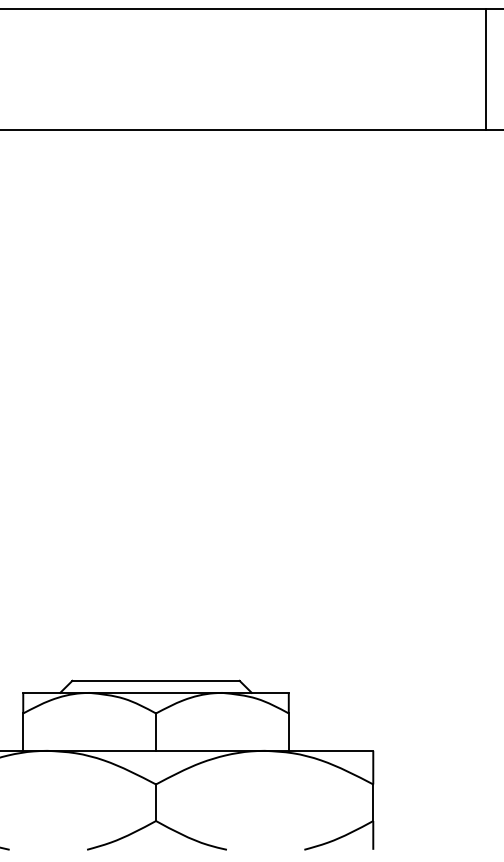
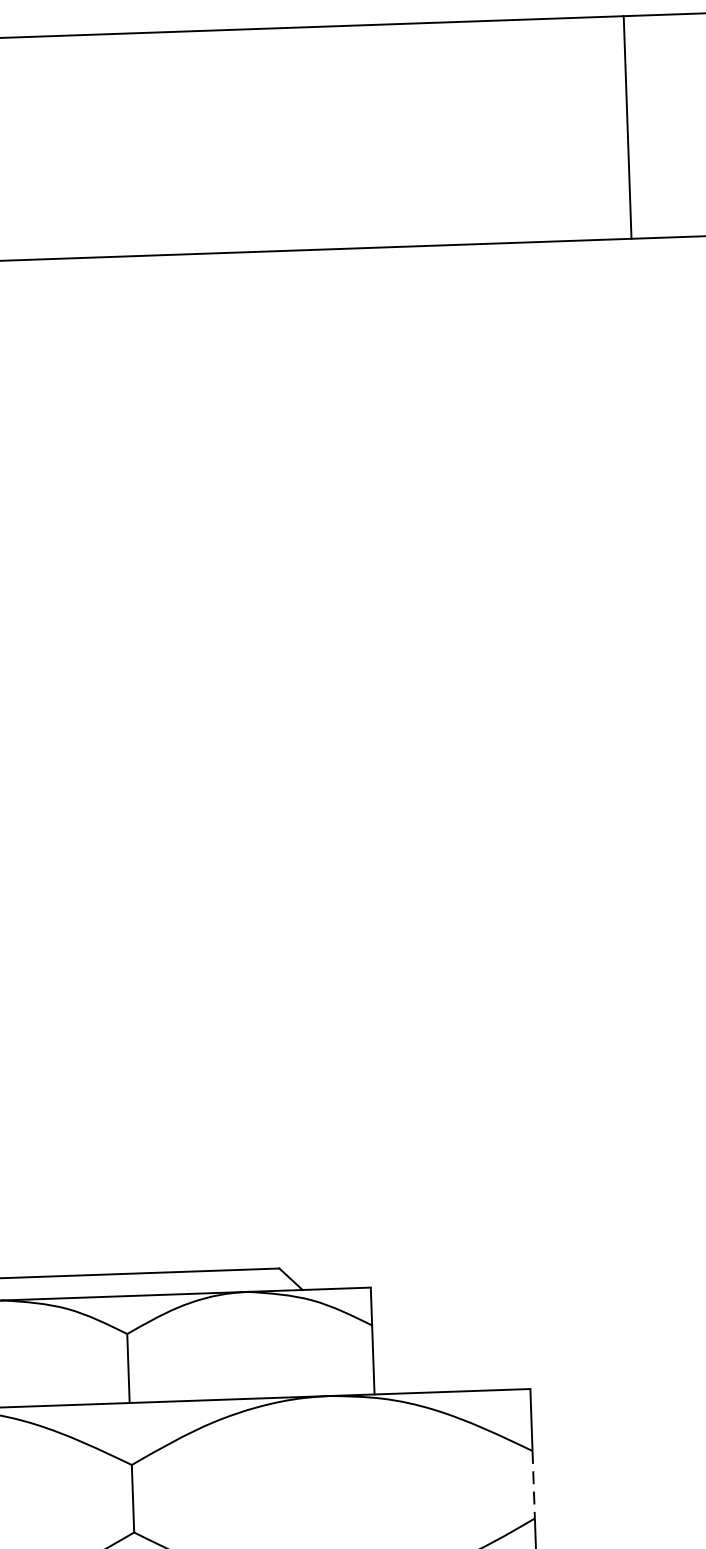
line: (485, 69) -> (627, 127), moved
line: (373, 803) -> (534, 1486), solid -> dashed

